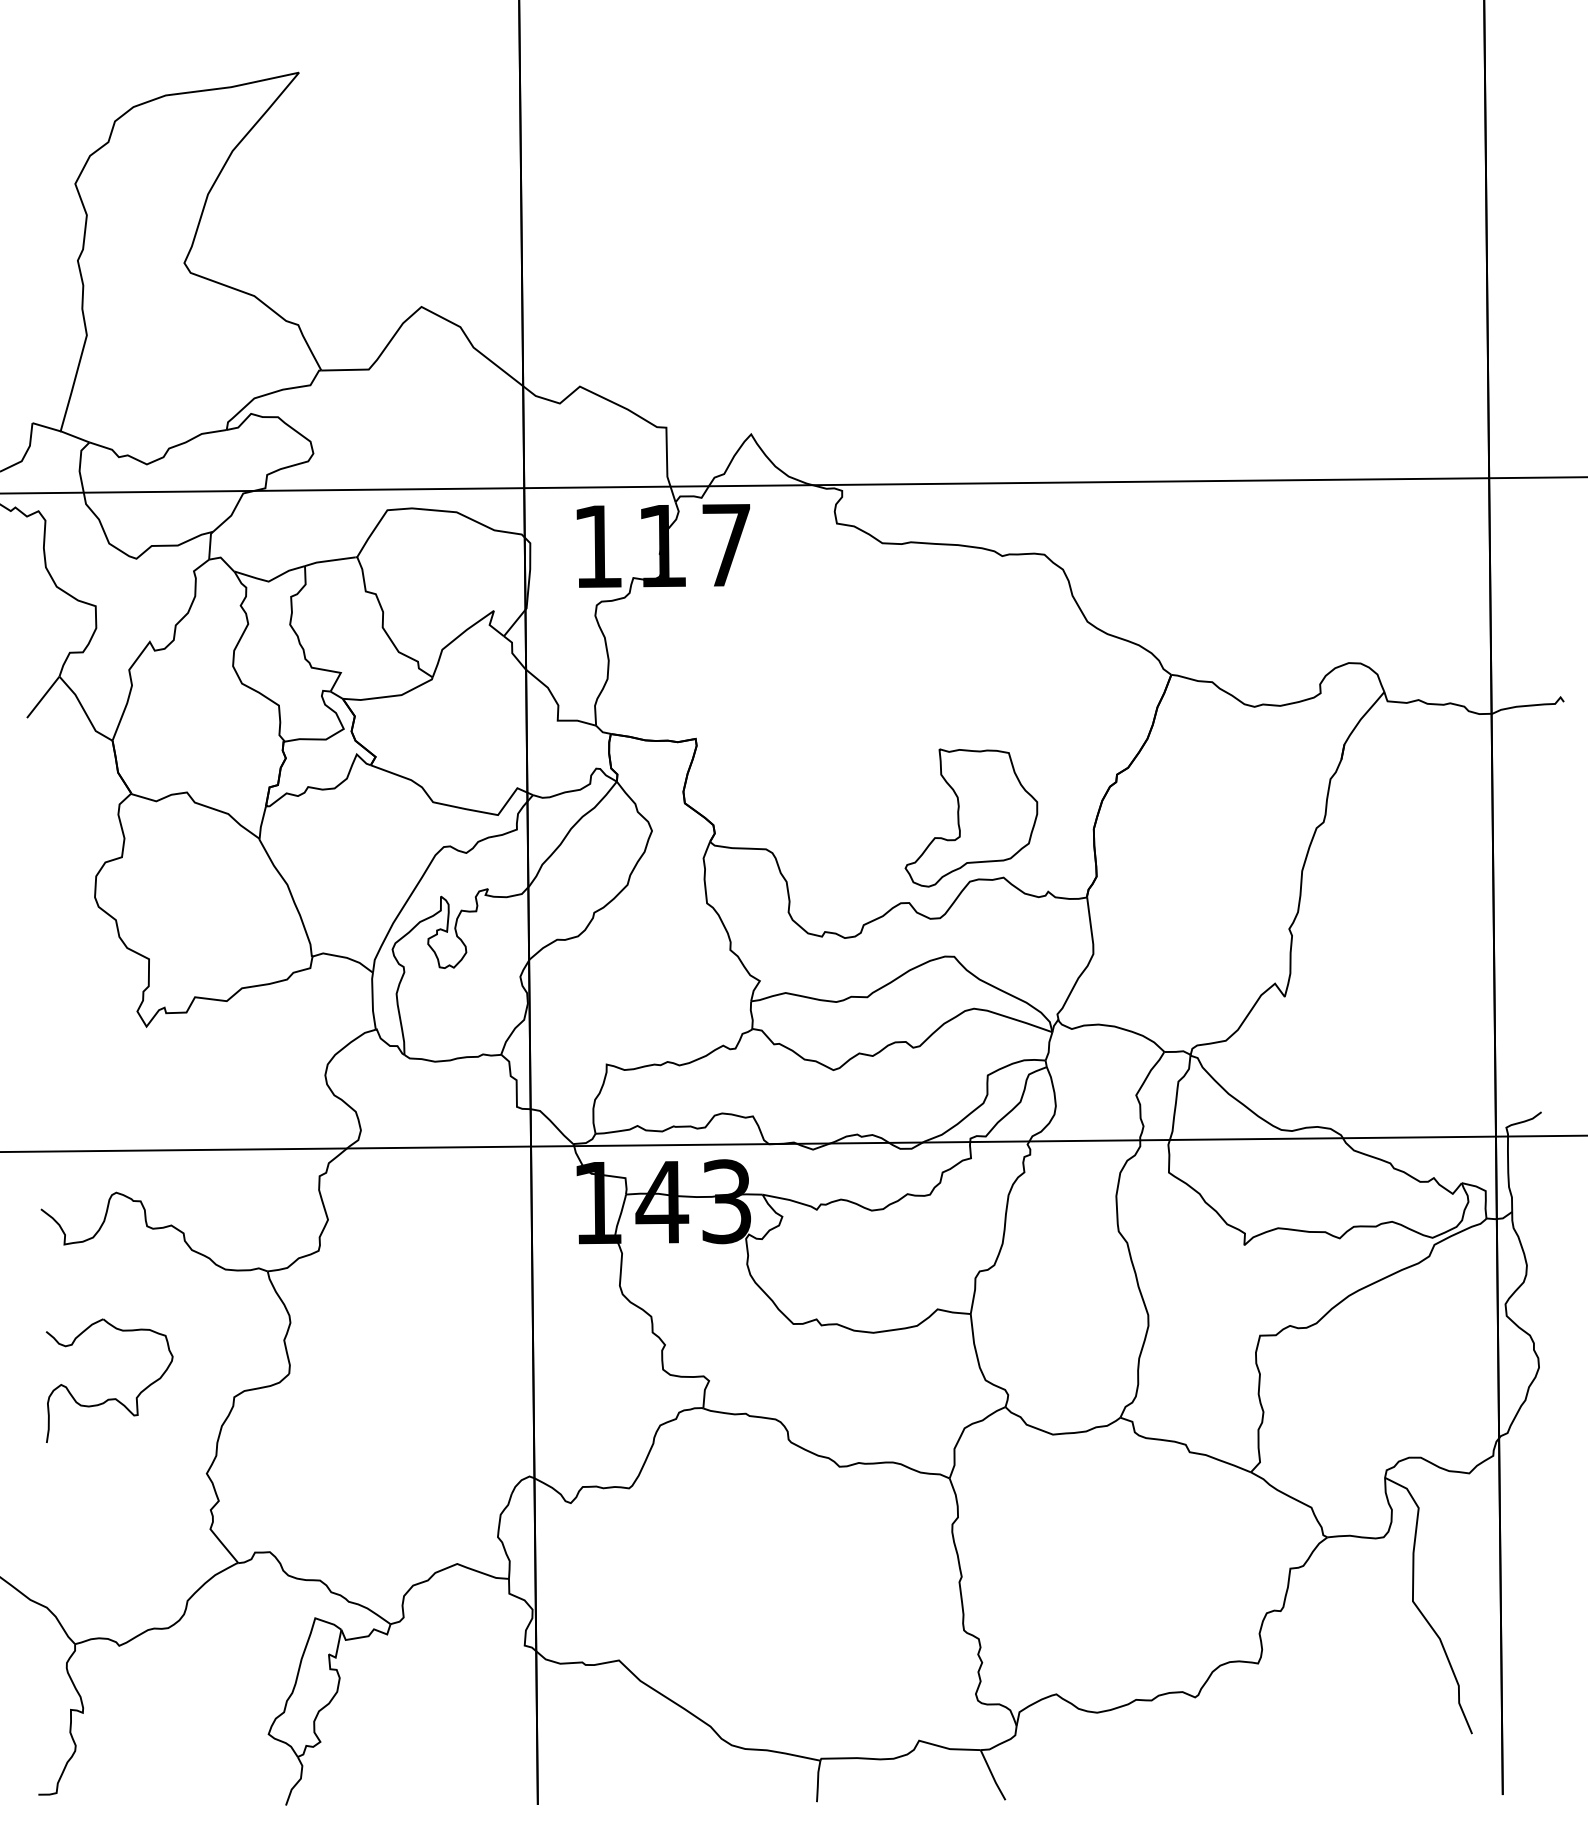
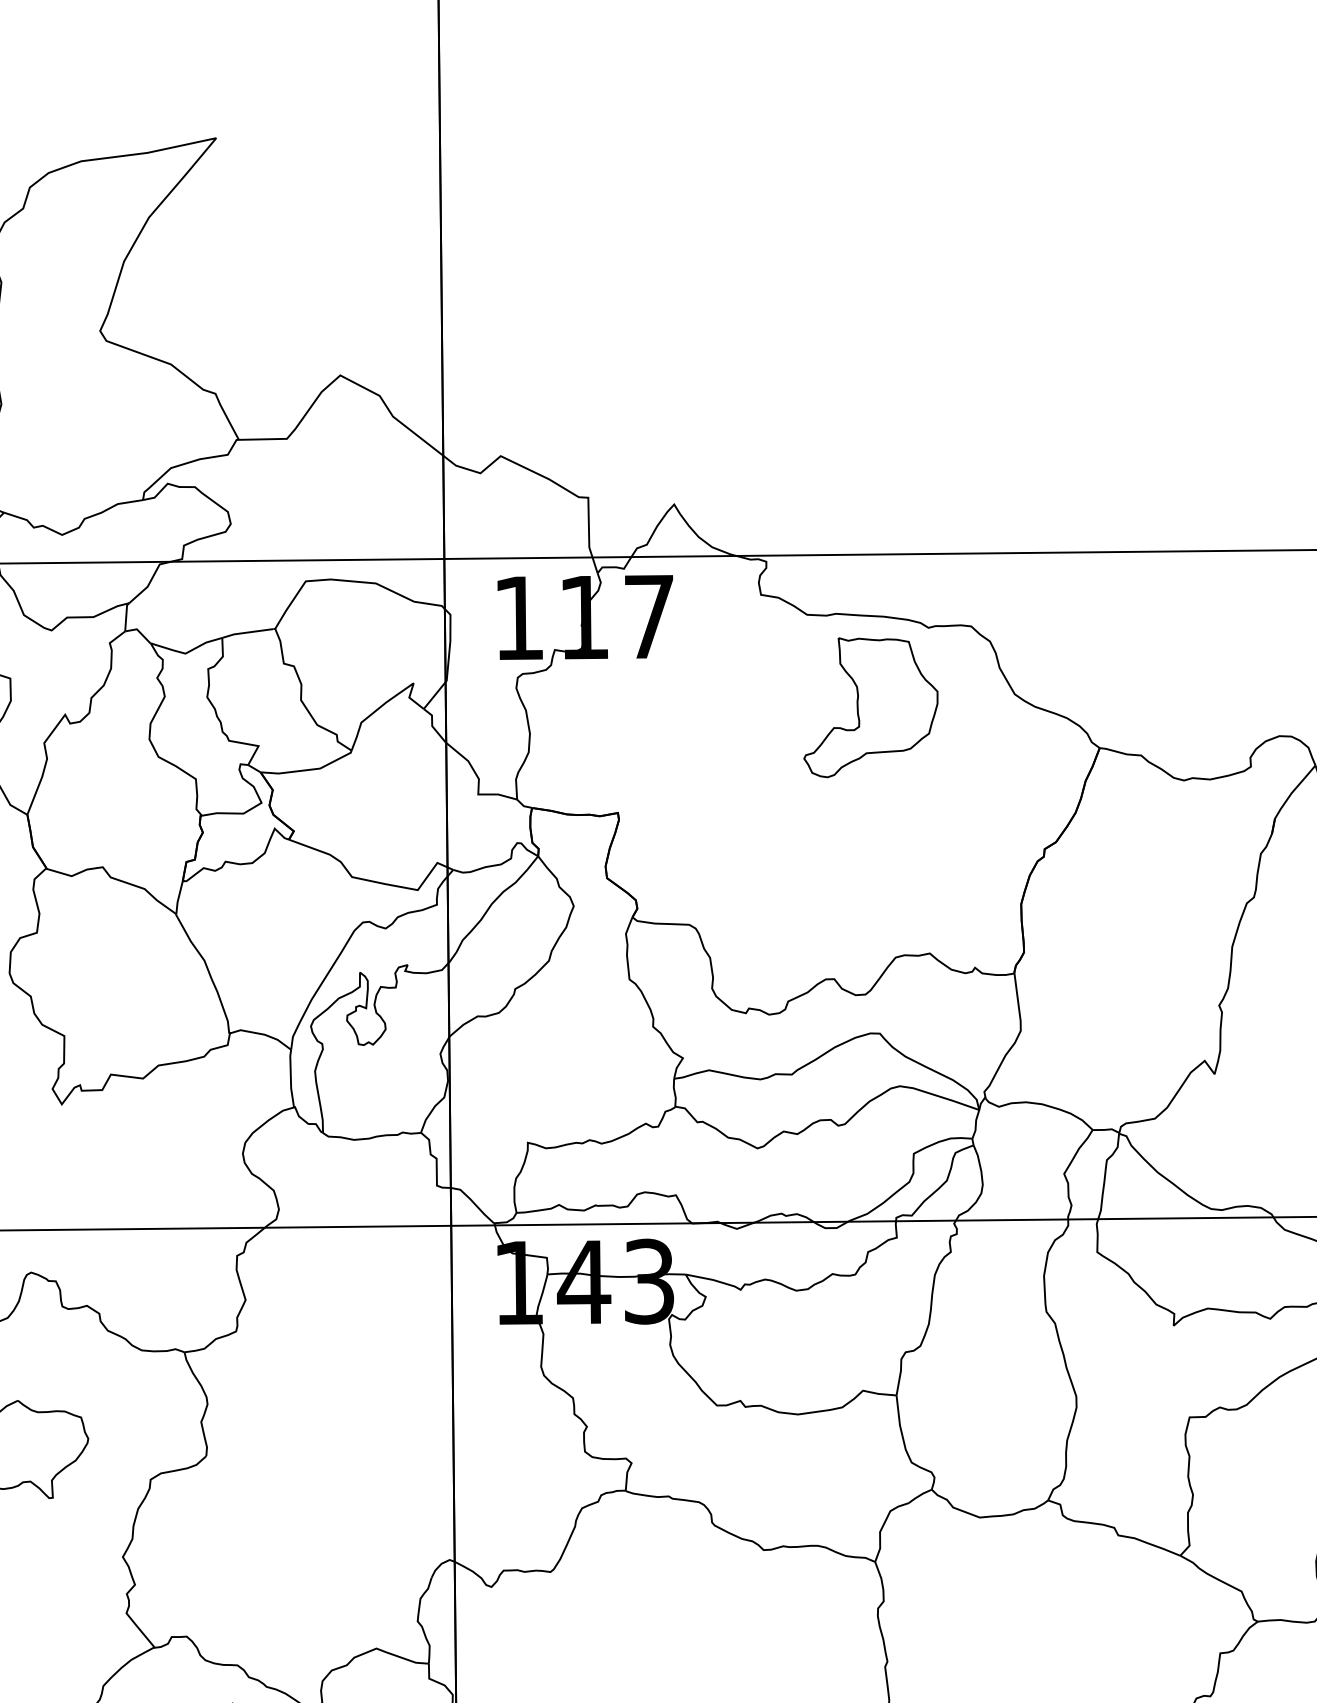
part: (971, 817) -> (870, 707), moved

